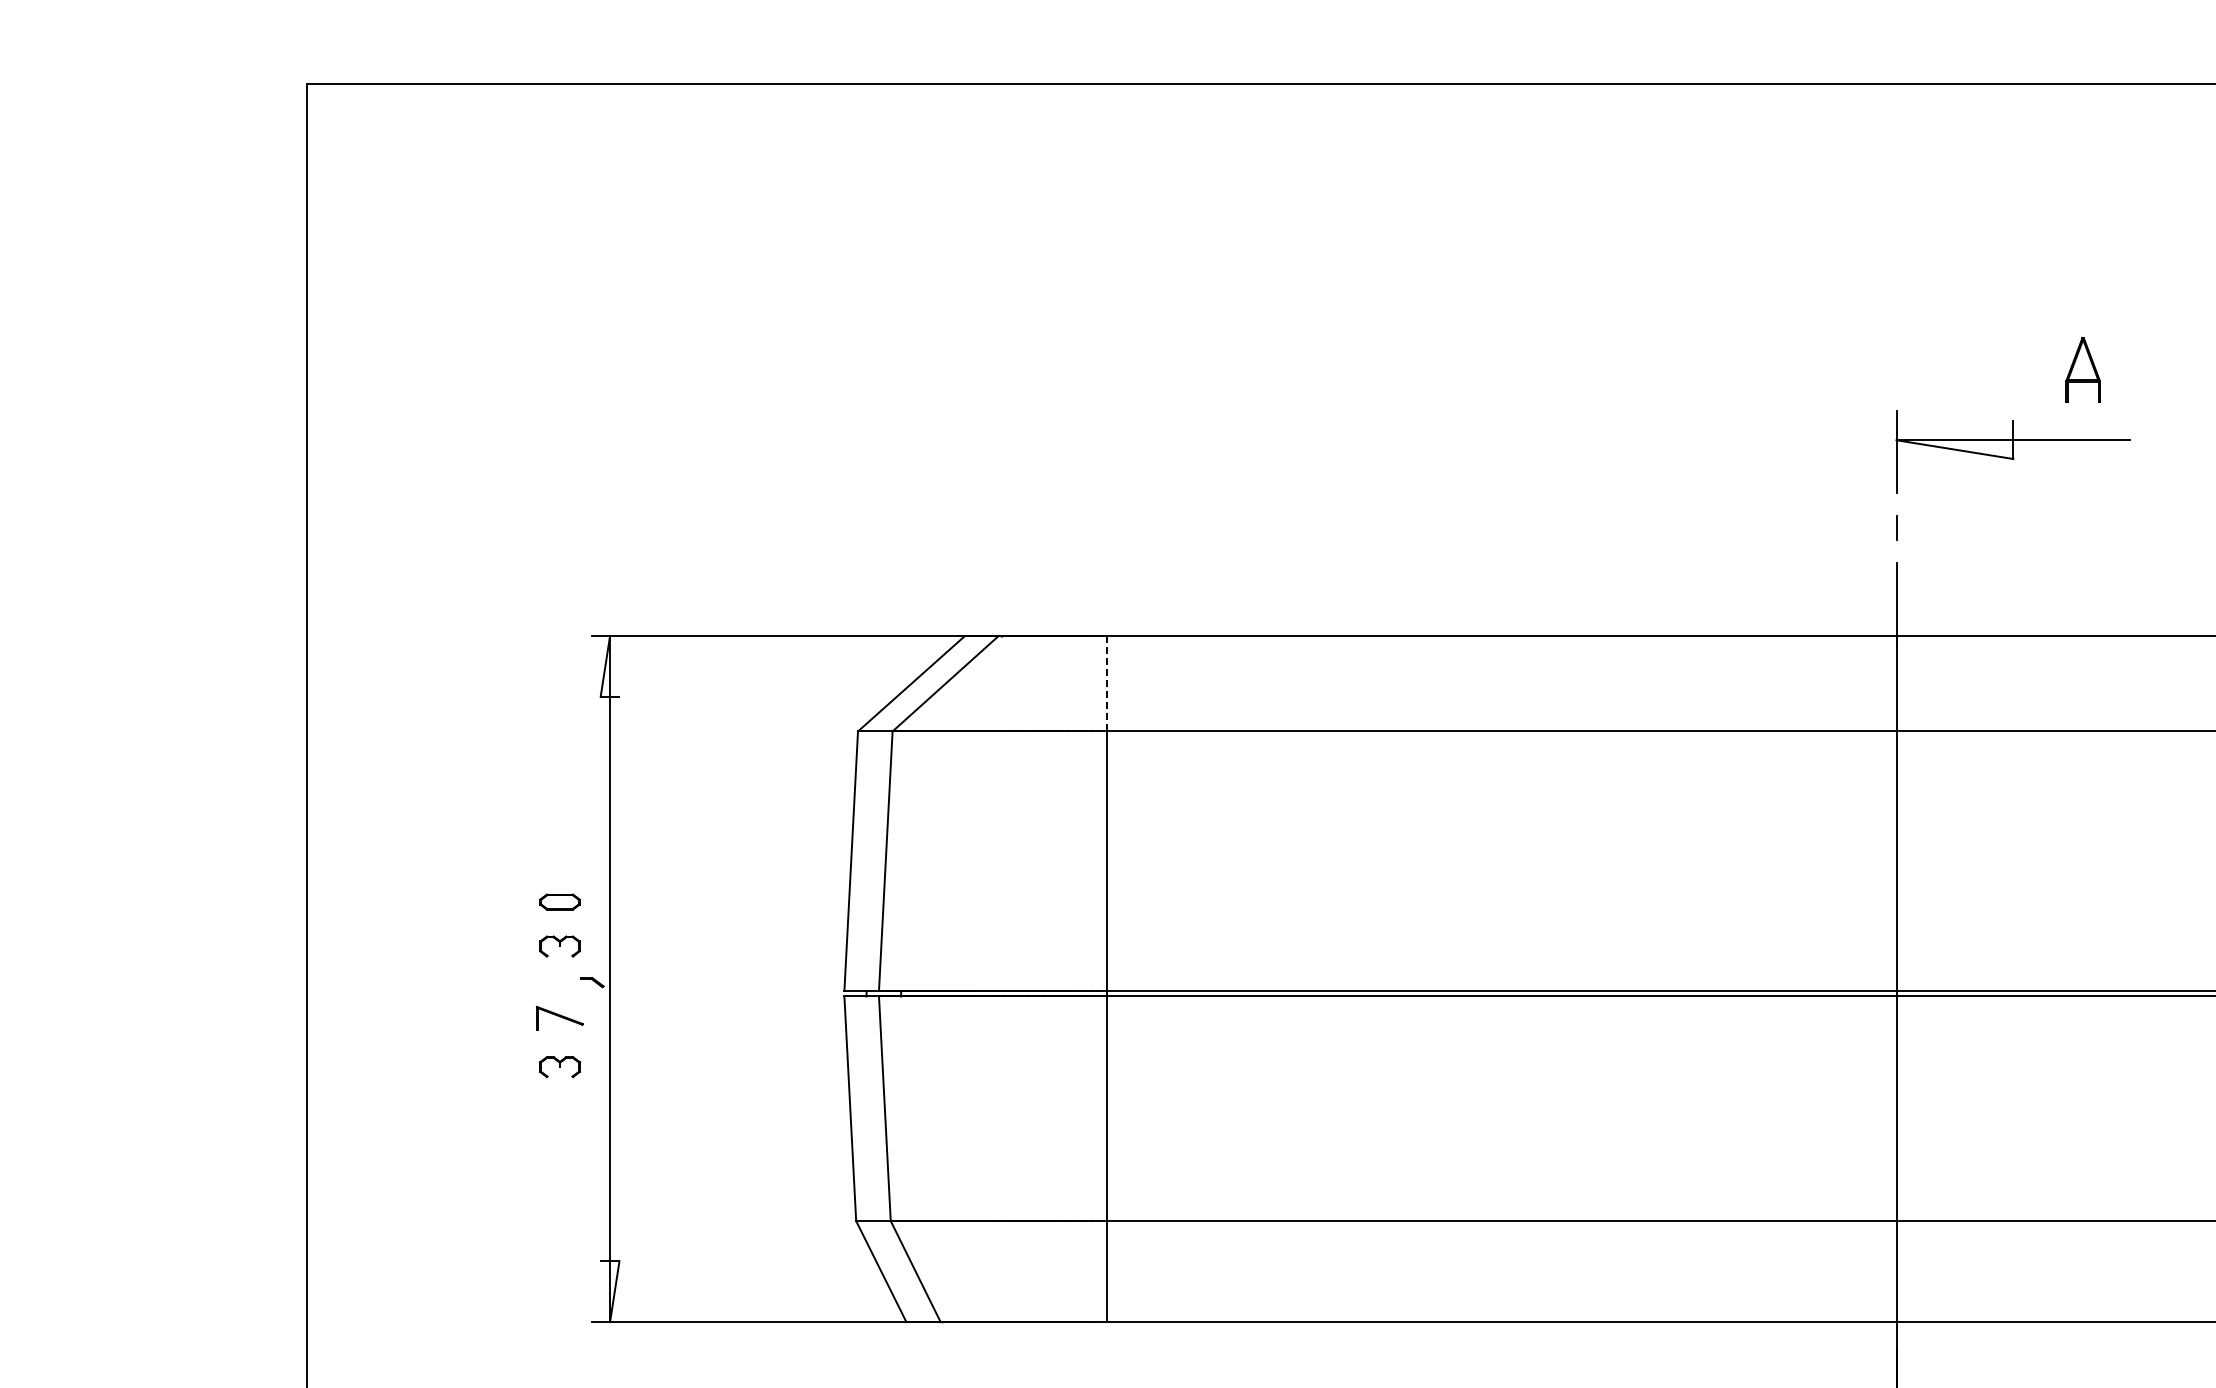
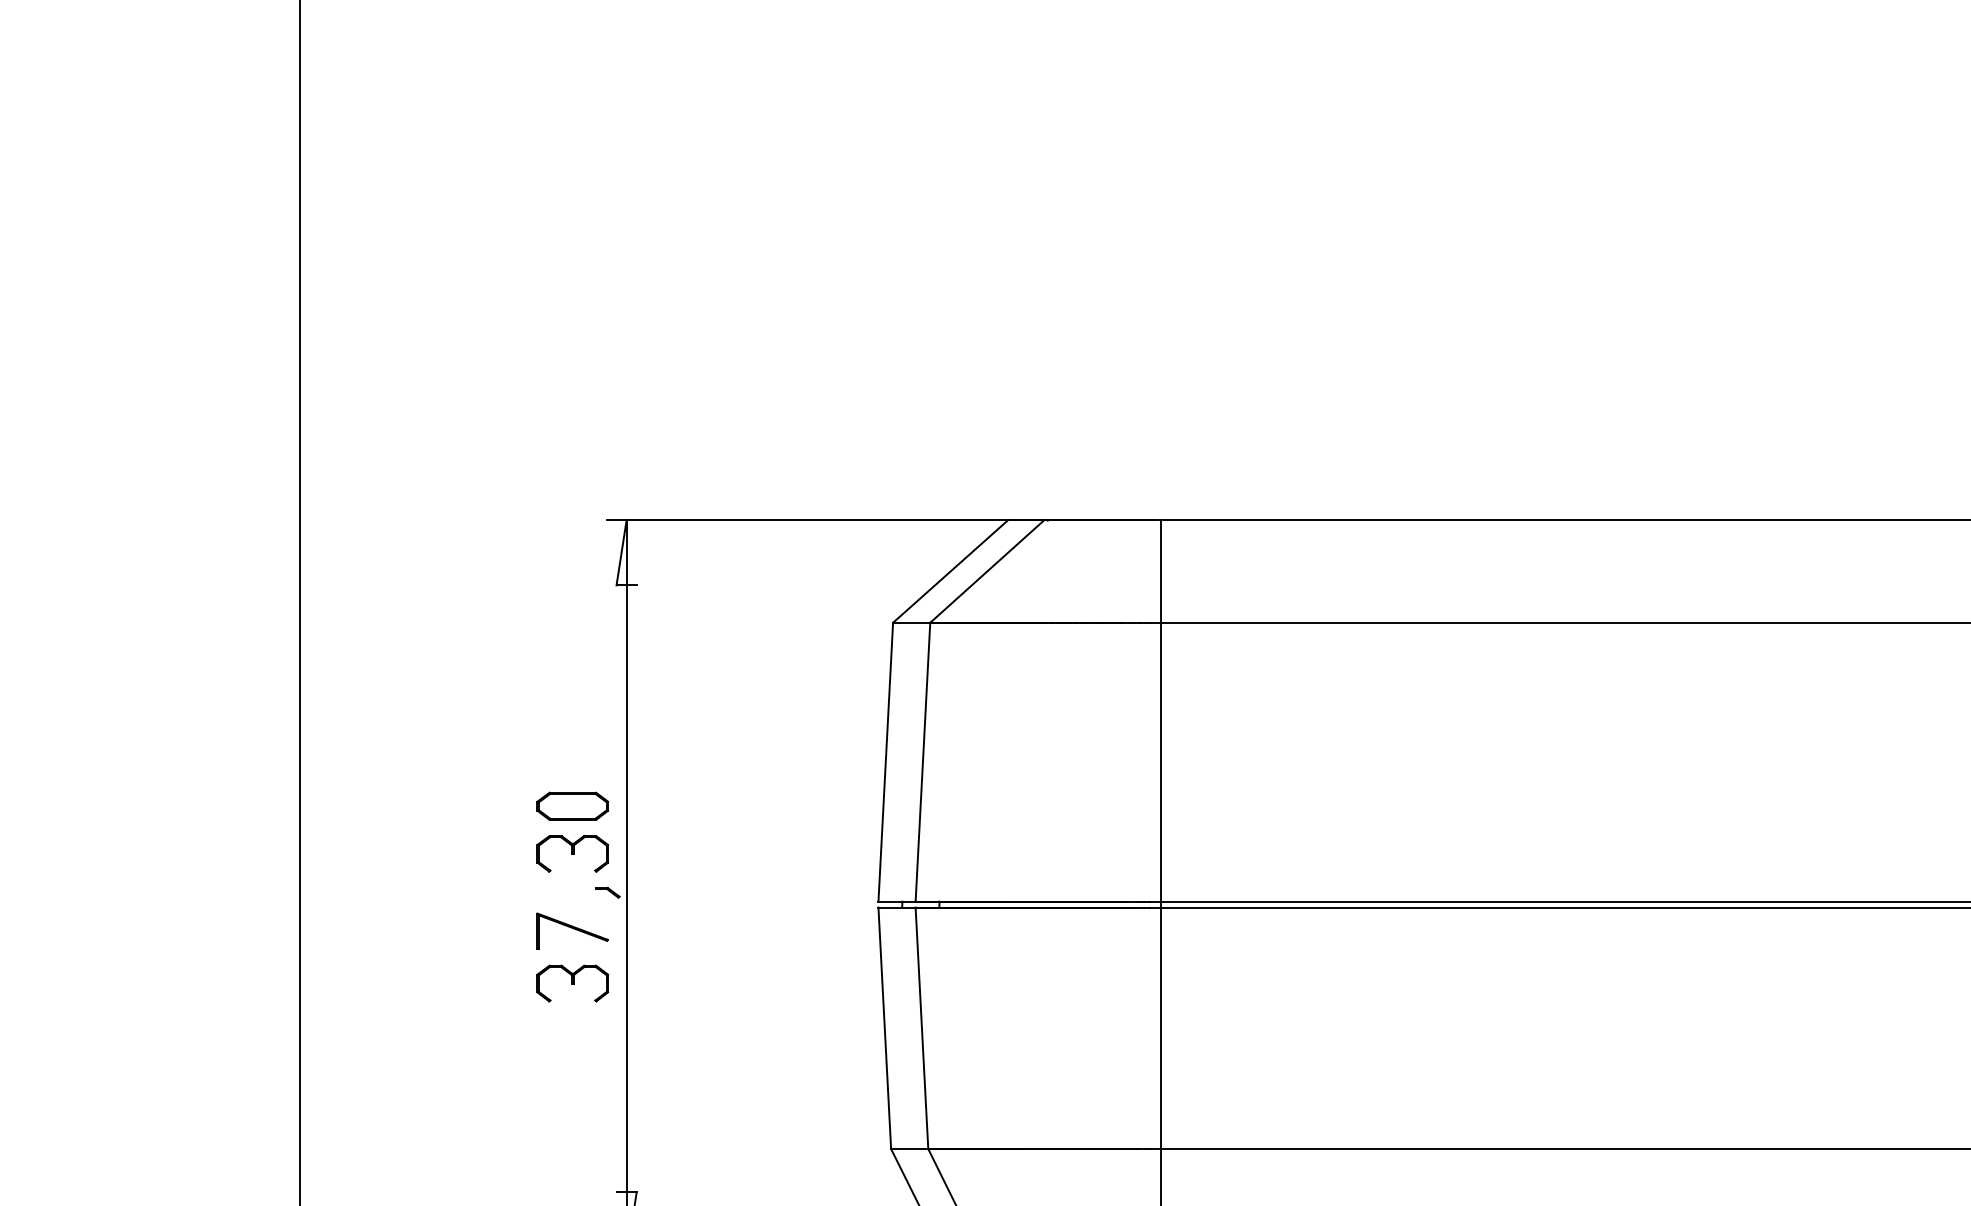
line: (1106, 683) -> (1160, 571), dashed -> solid
part: (559, 901) -> (572, 805), size x1.67
part: (559, 946) -> (572, 853), size x1.67
part: (559, 1018) -> (572, 931), size x1.43
part: (559, 1066) -> (572, 982), size x1.67

